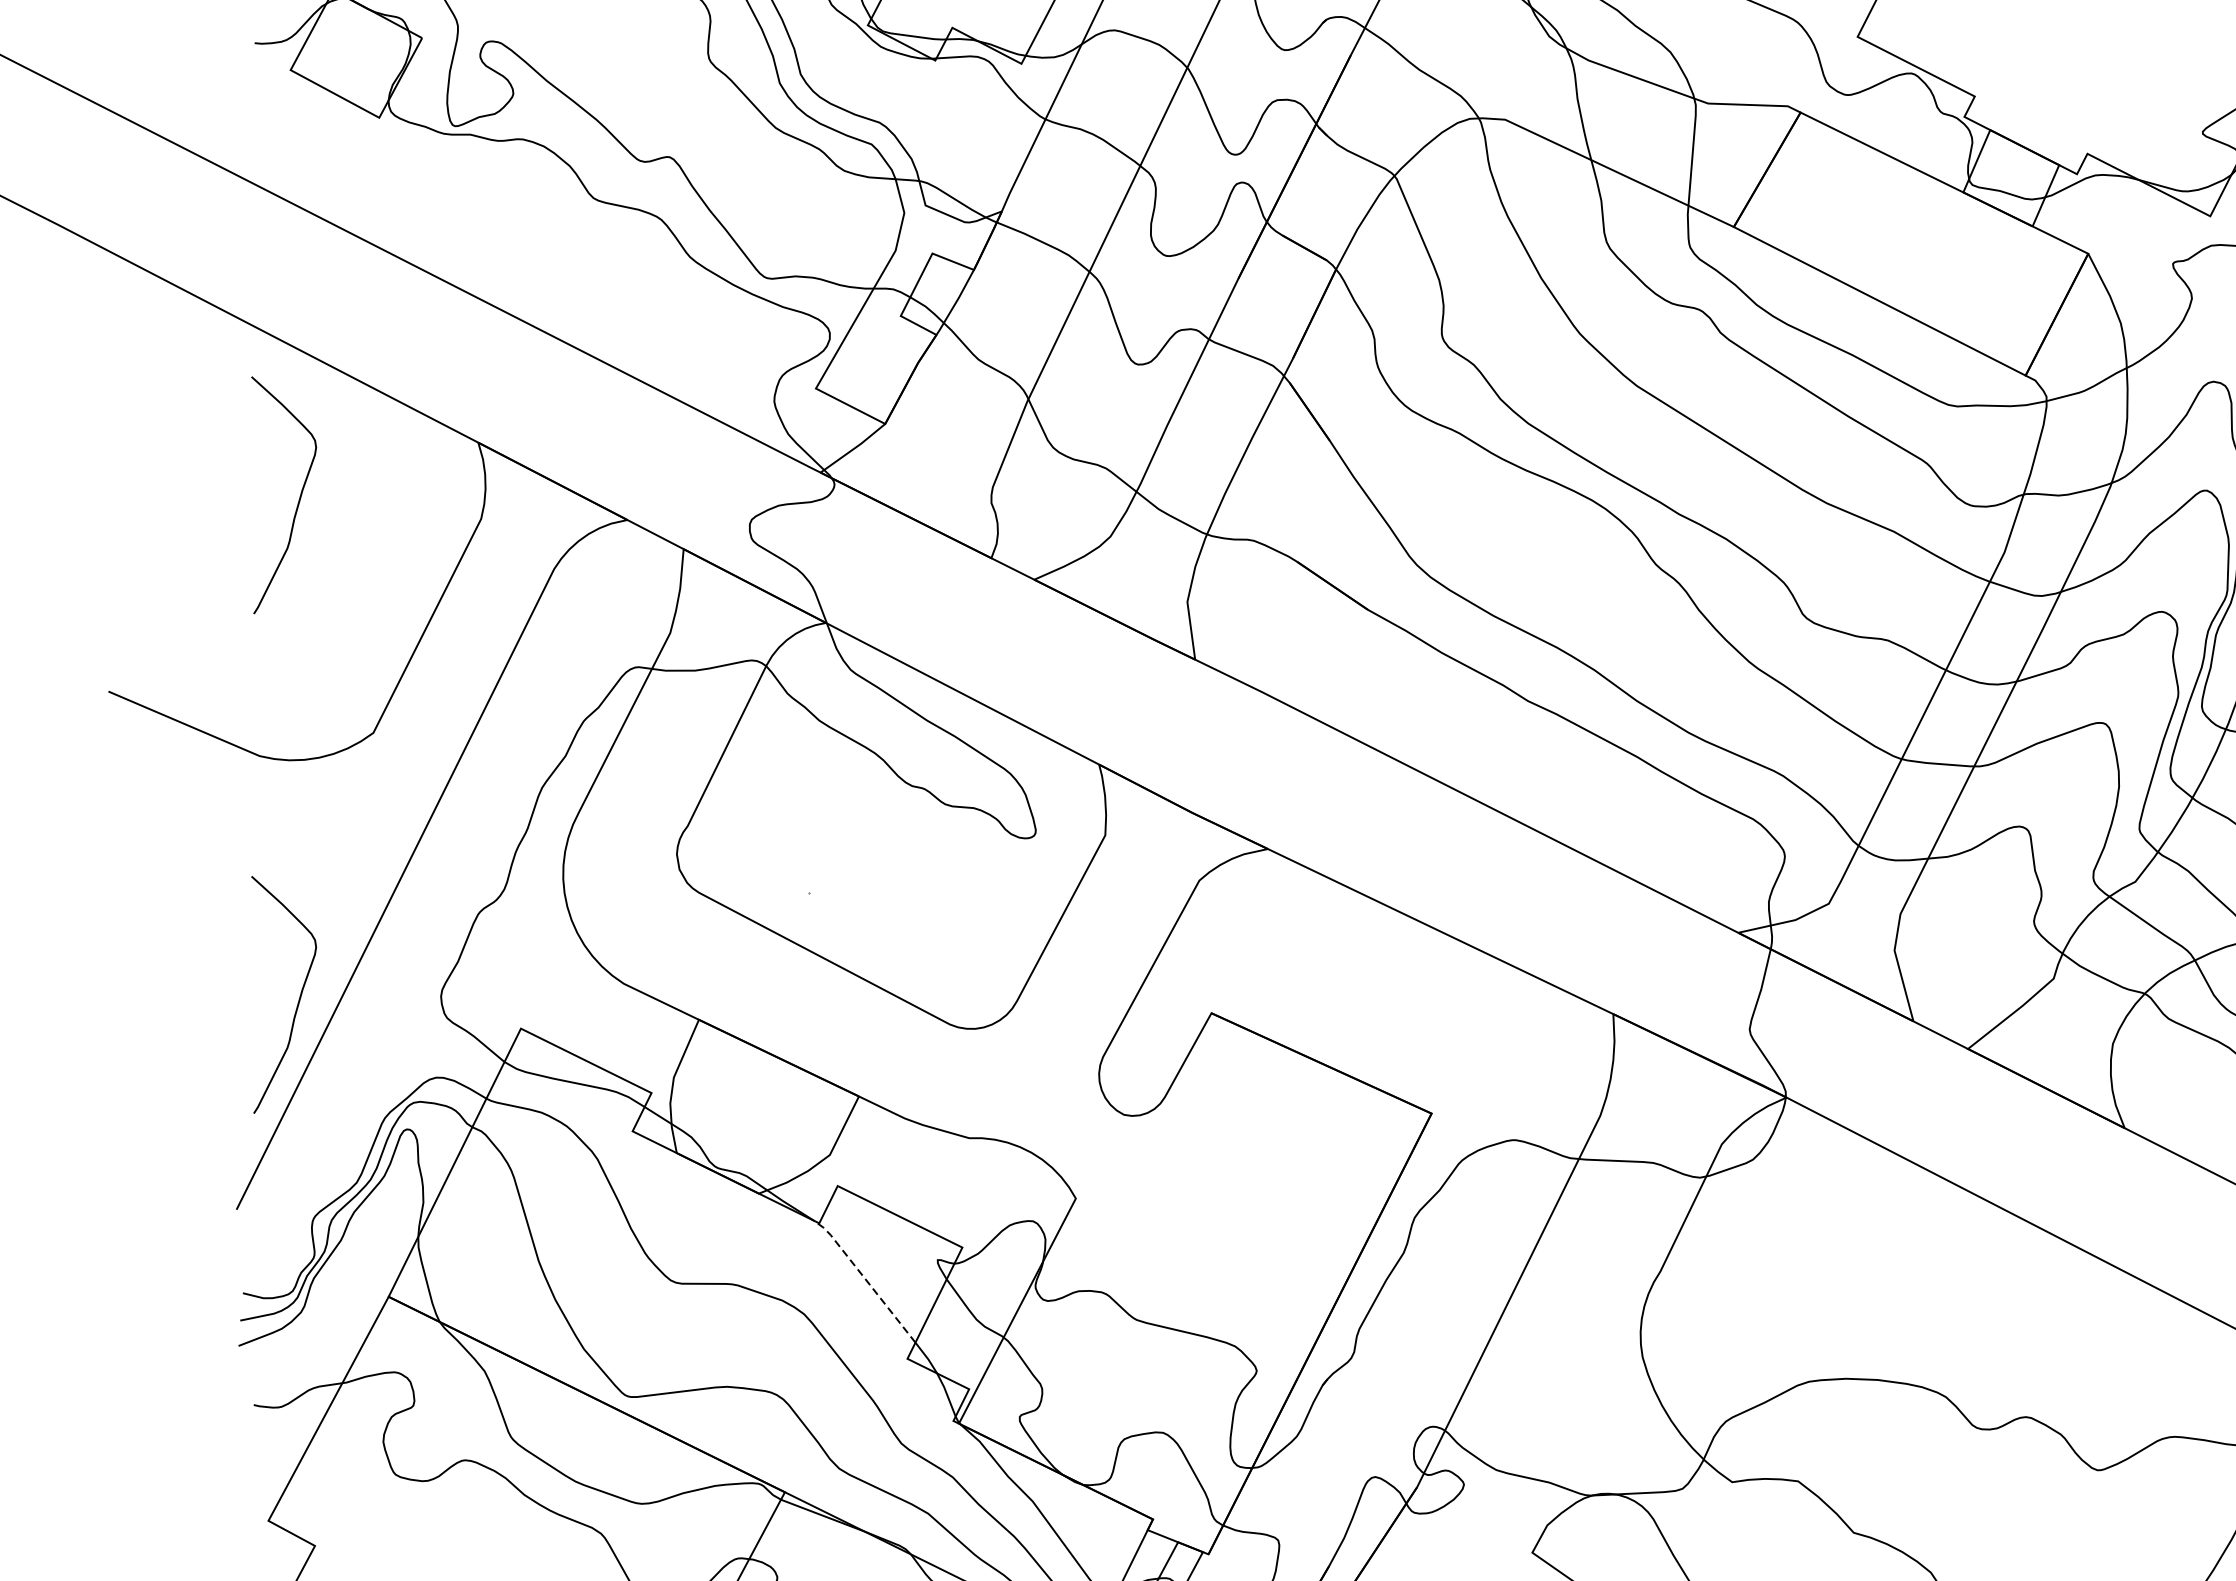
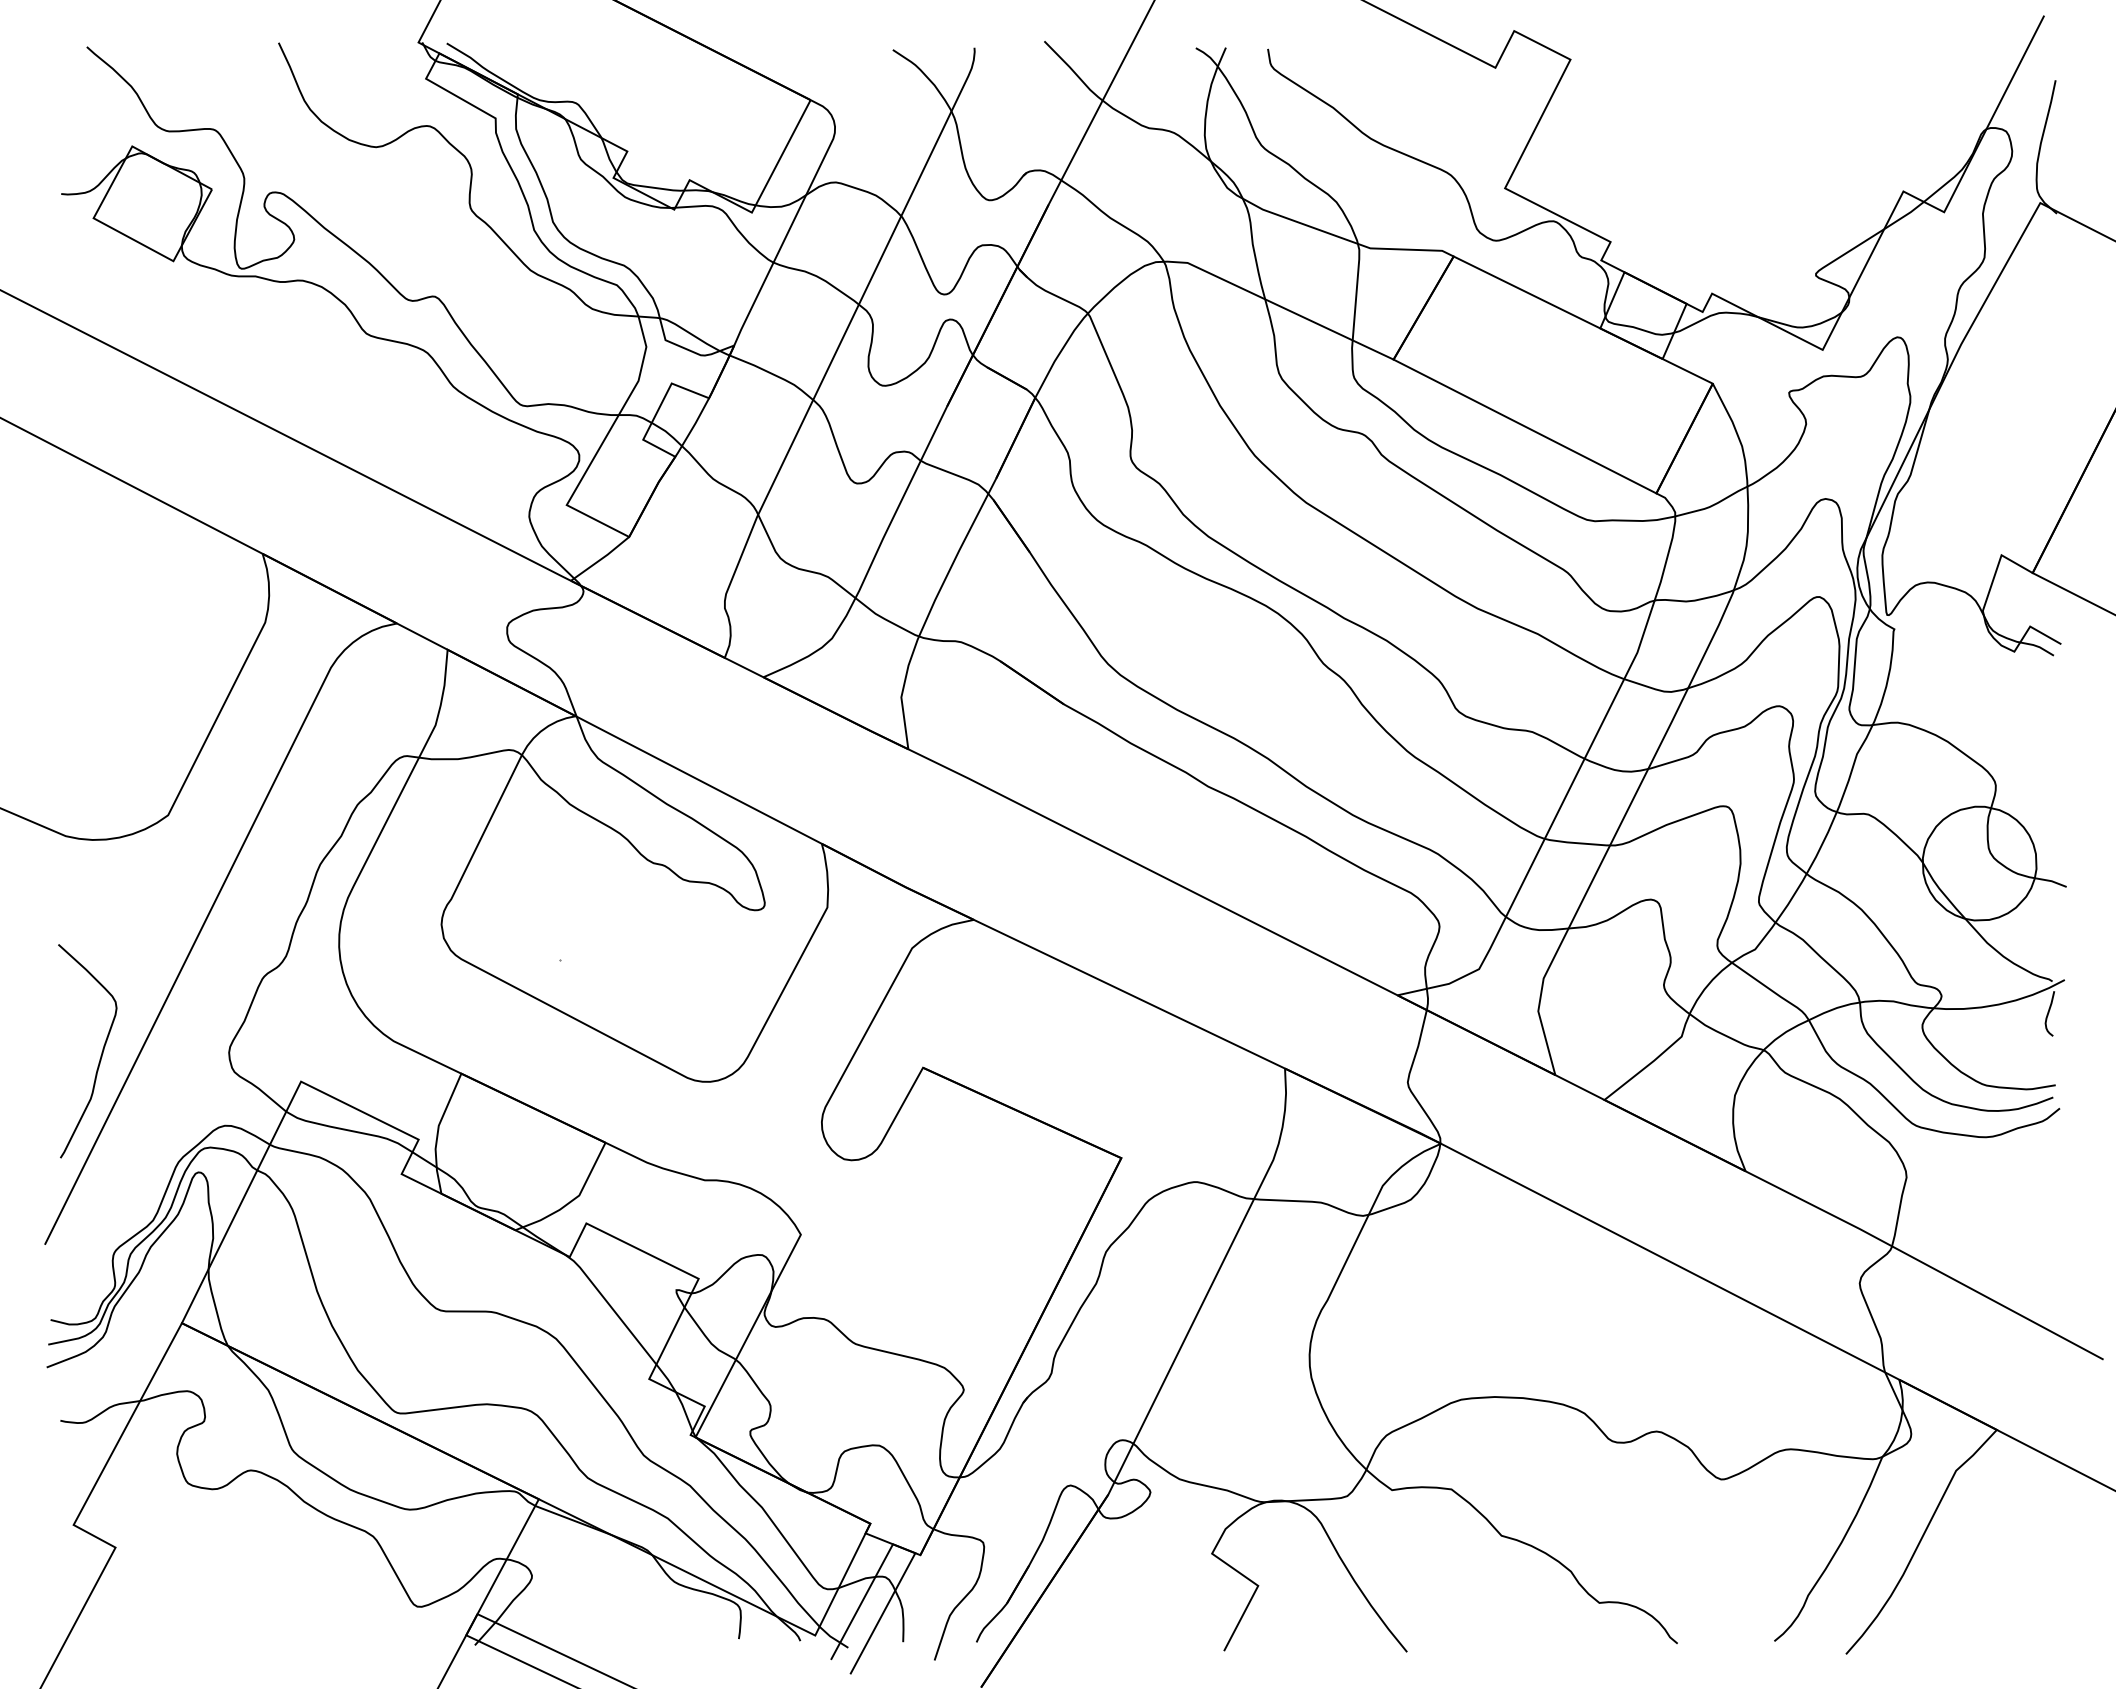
curve: (298, 500) -> (100, 605), removed
line: (864, 1278) -> (610, 1306), dashed -> solid

